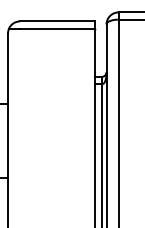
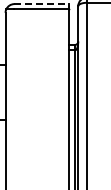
line: (56, 21) -> (41, 4), solid -> dashed

